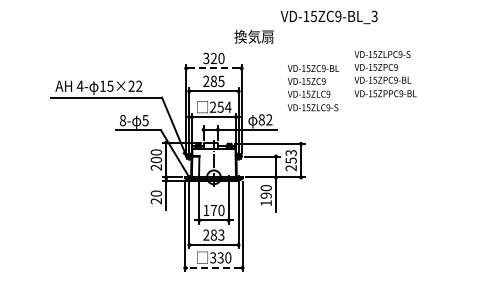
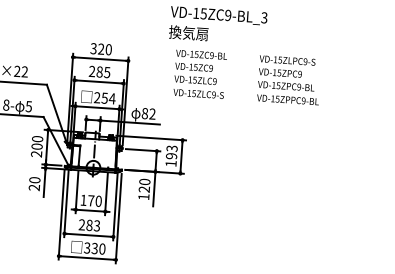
text: (253, 36) -> (188, 32), moved
line: (213, 68) -> (100, 59), dashed -> solid
text: (385, 74) -> (289, 80), moved
text: (313, 88) -> (200, 74), moved
text: (290, 164) -> (170, 160), 253 -> 193
text: (266, 195) -> (144, 189), 190 -> 120
line: (213, 267) -> (86, 257), dashed -> solid

